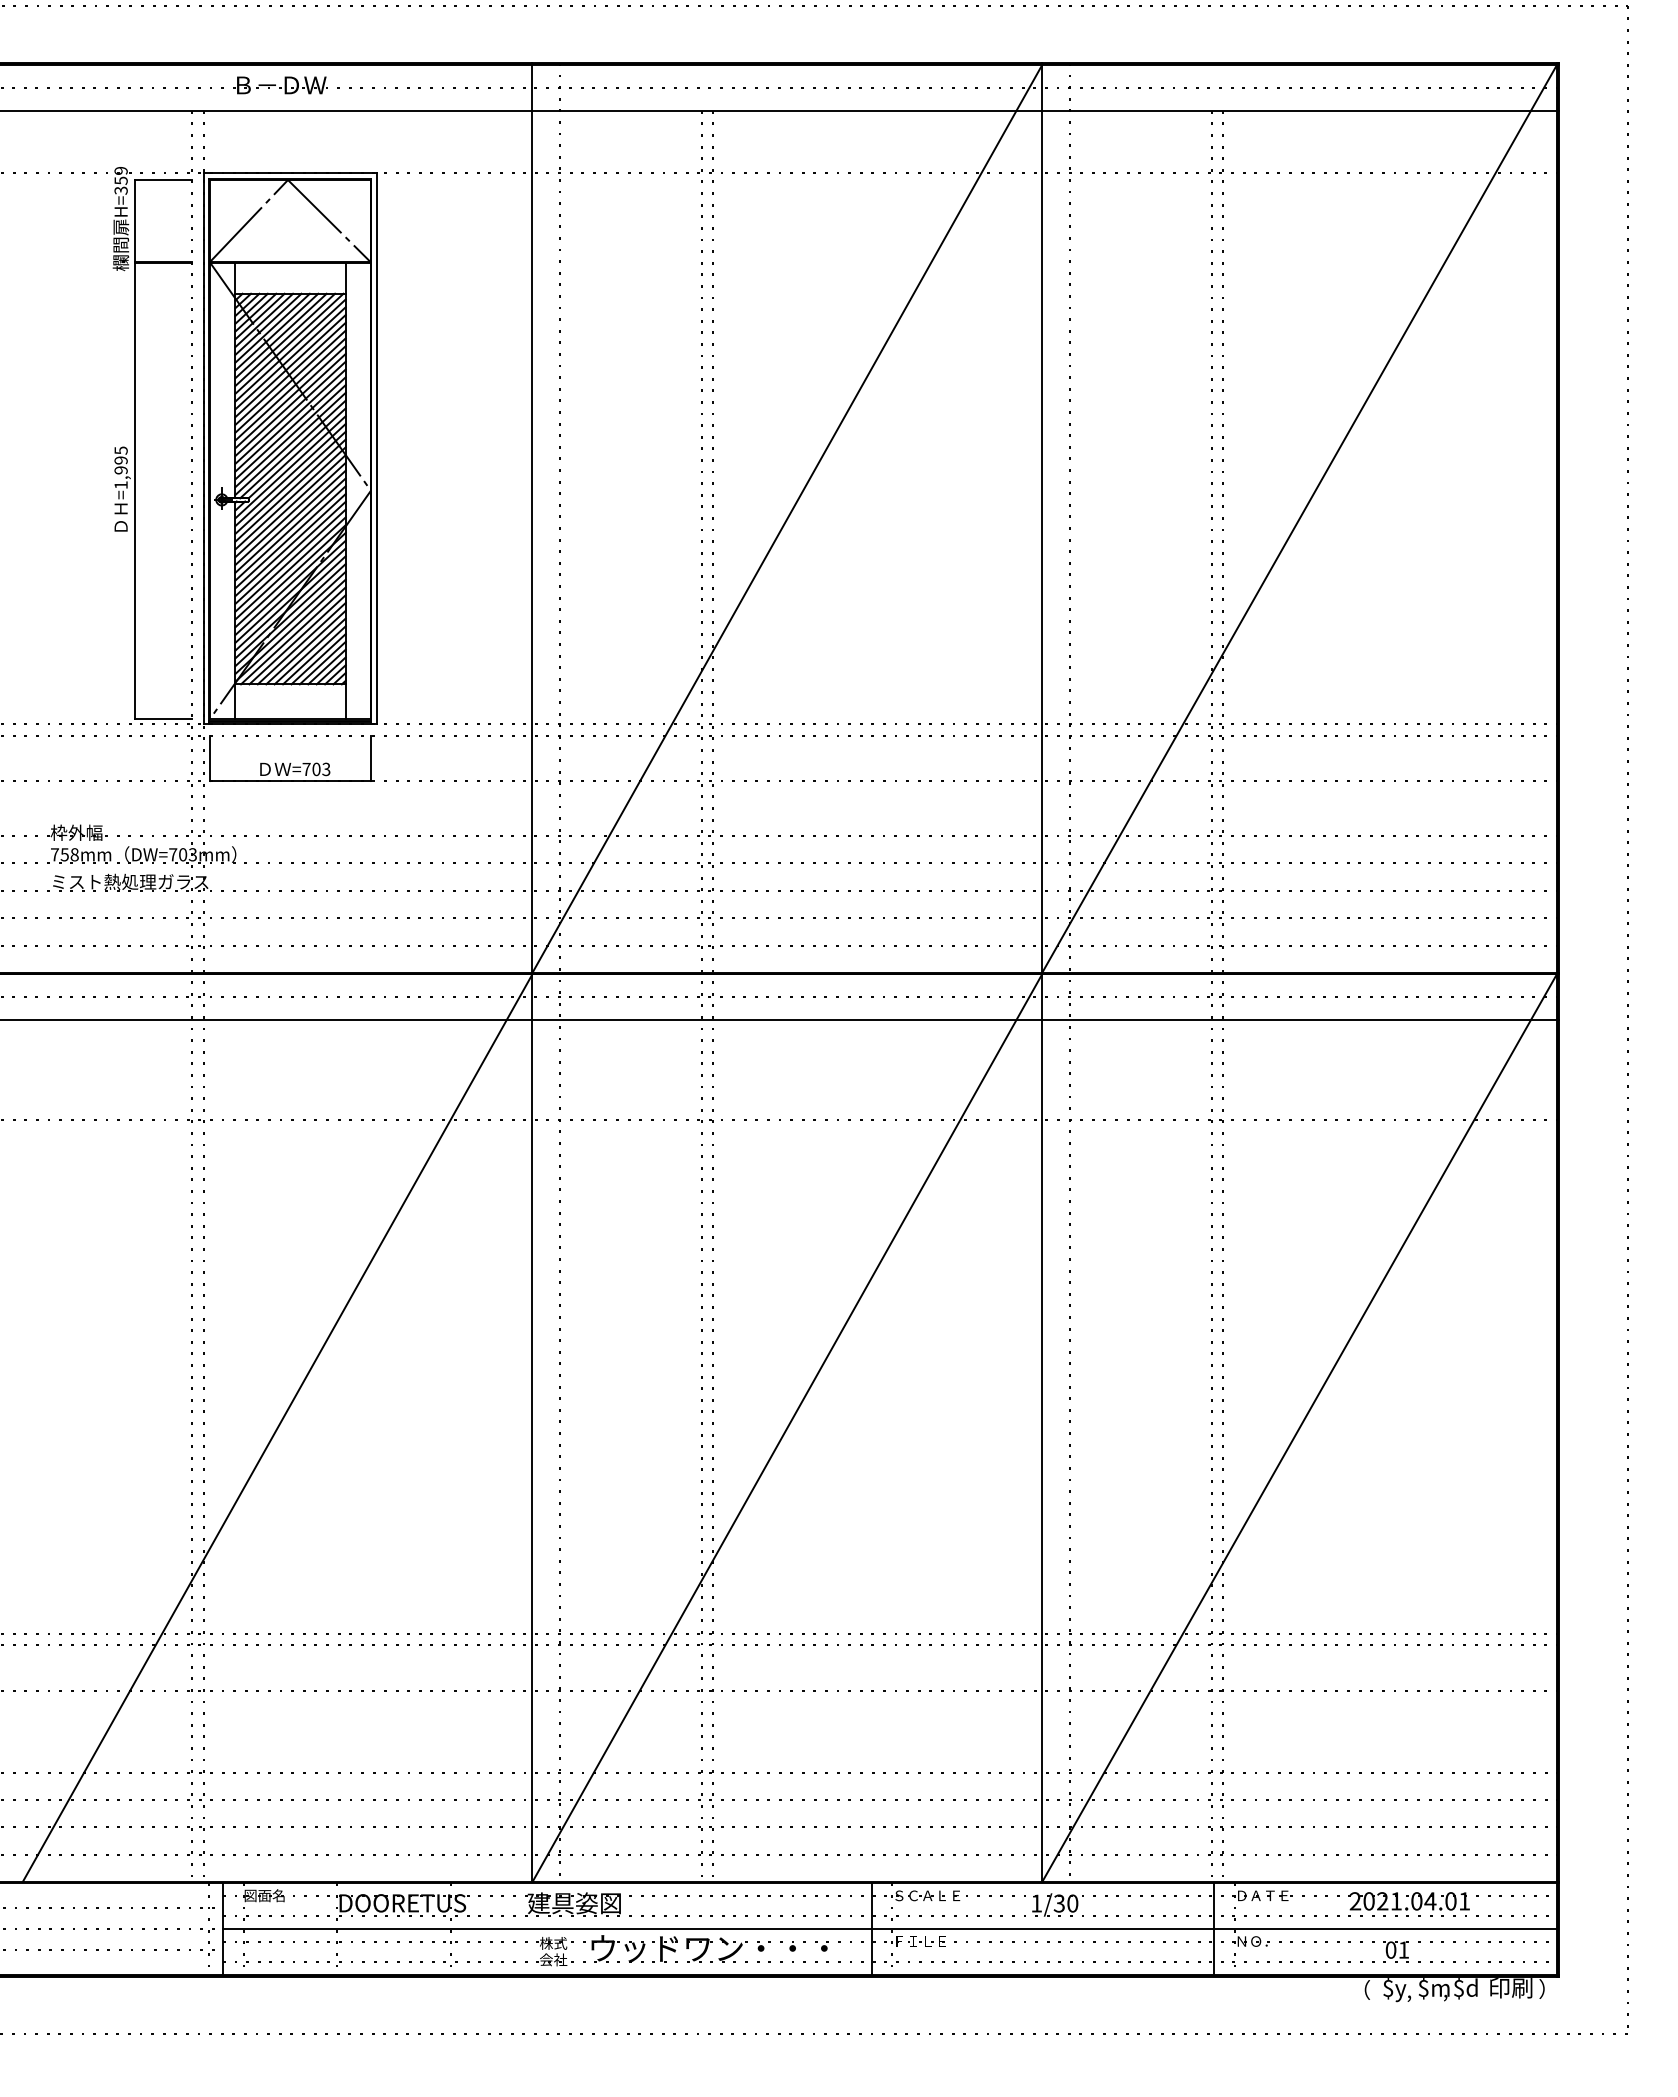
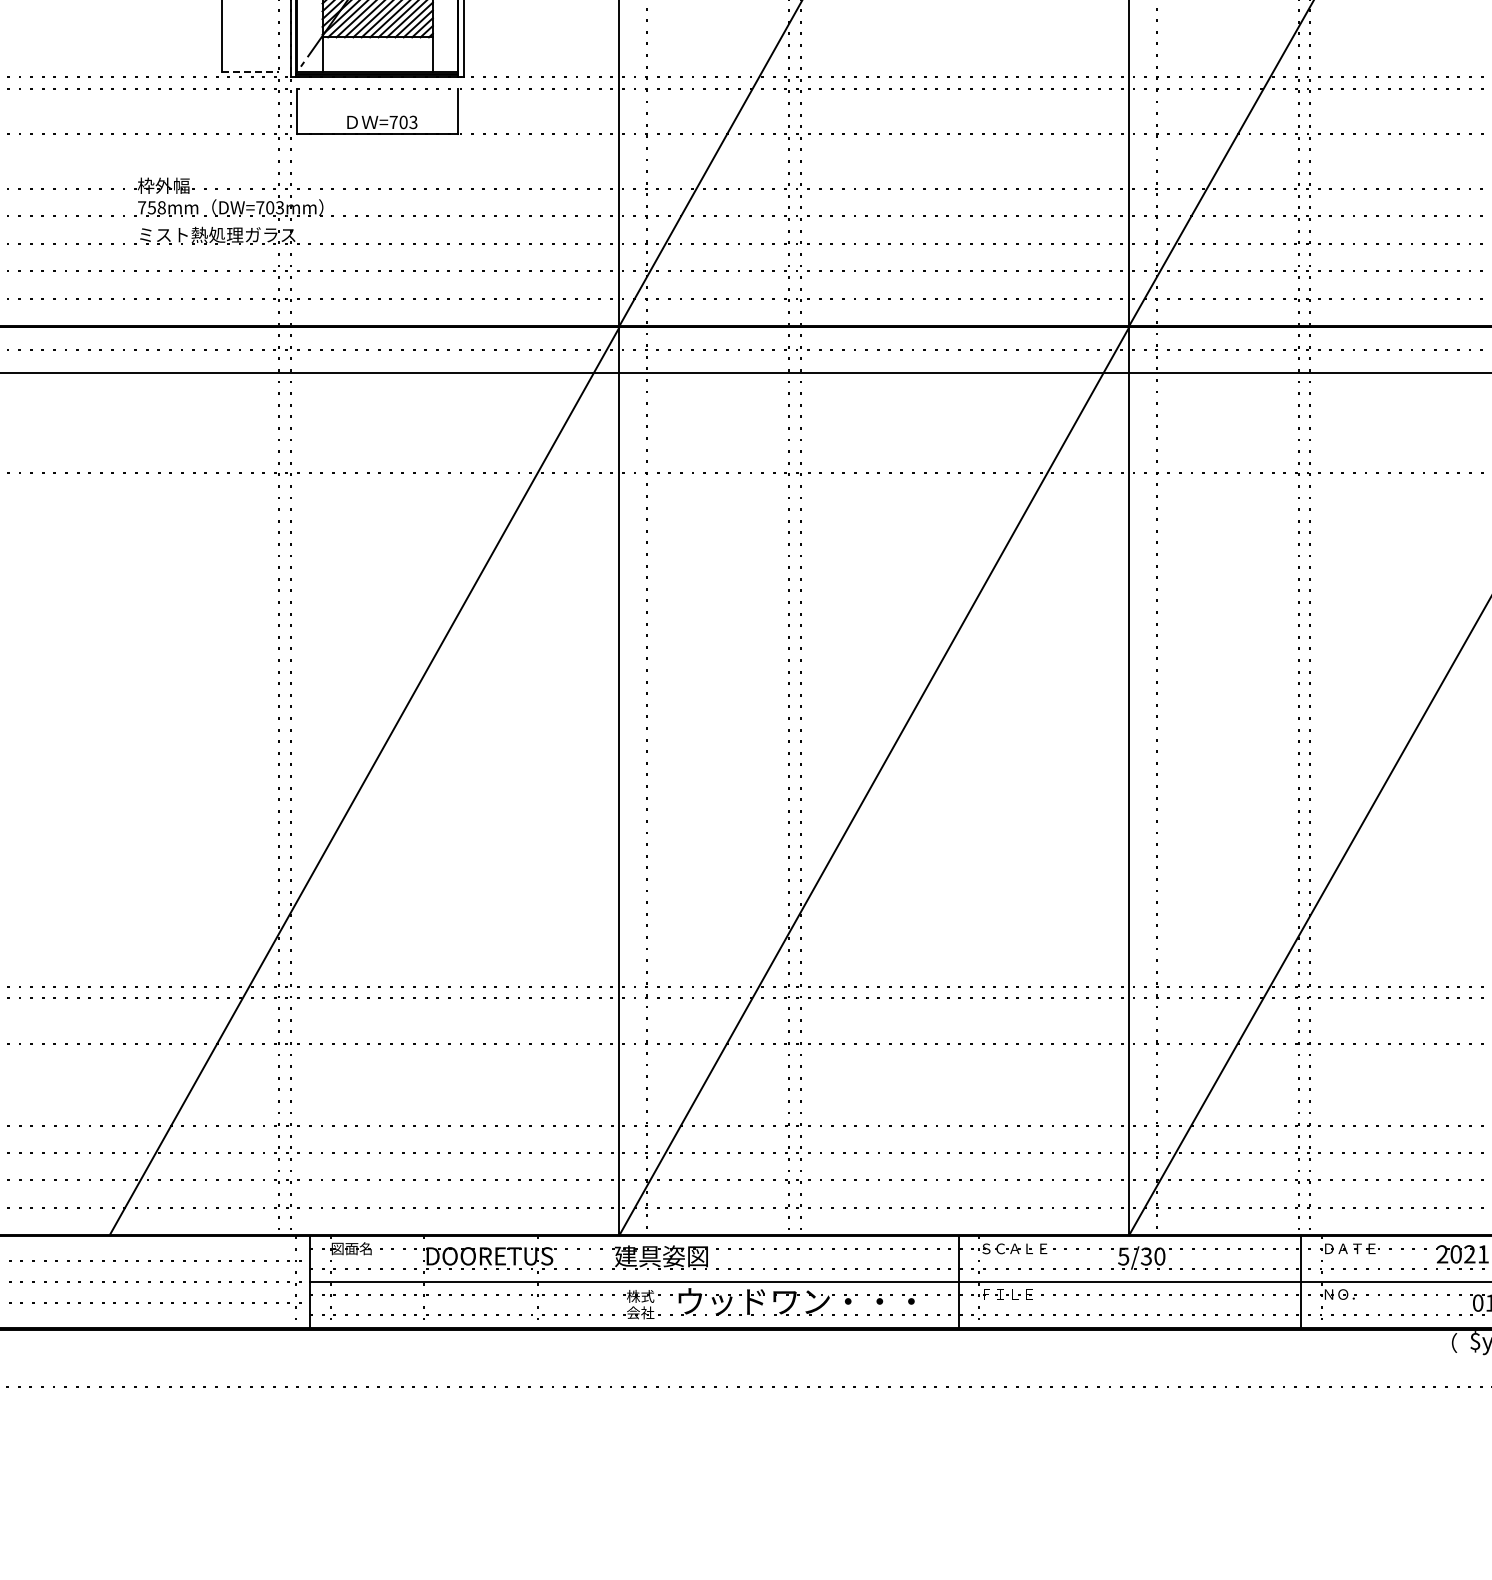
line: (163, 718) -> (250, 71), solid -> dashed
text: (1036, 1903) -> (1123, 1256), 1/30 -> 5/30

